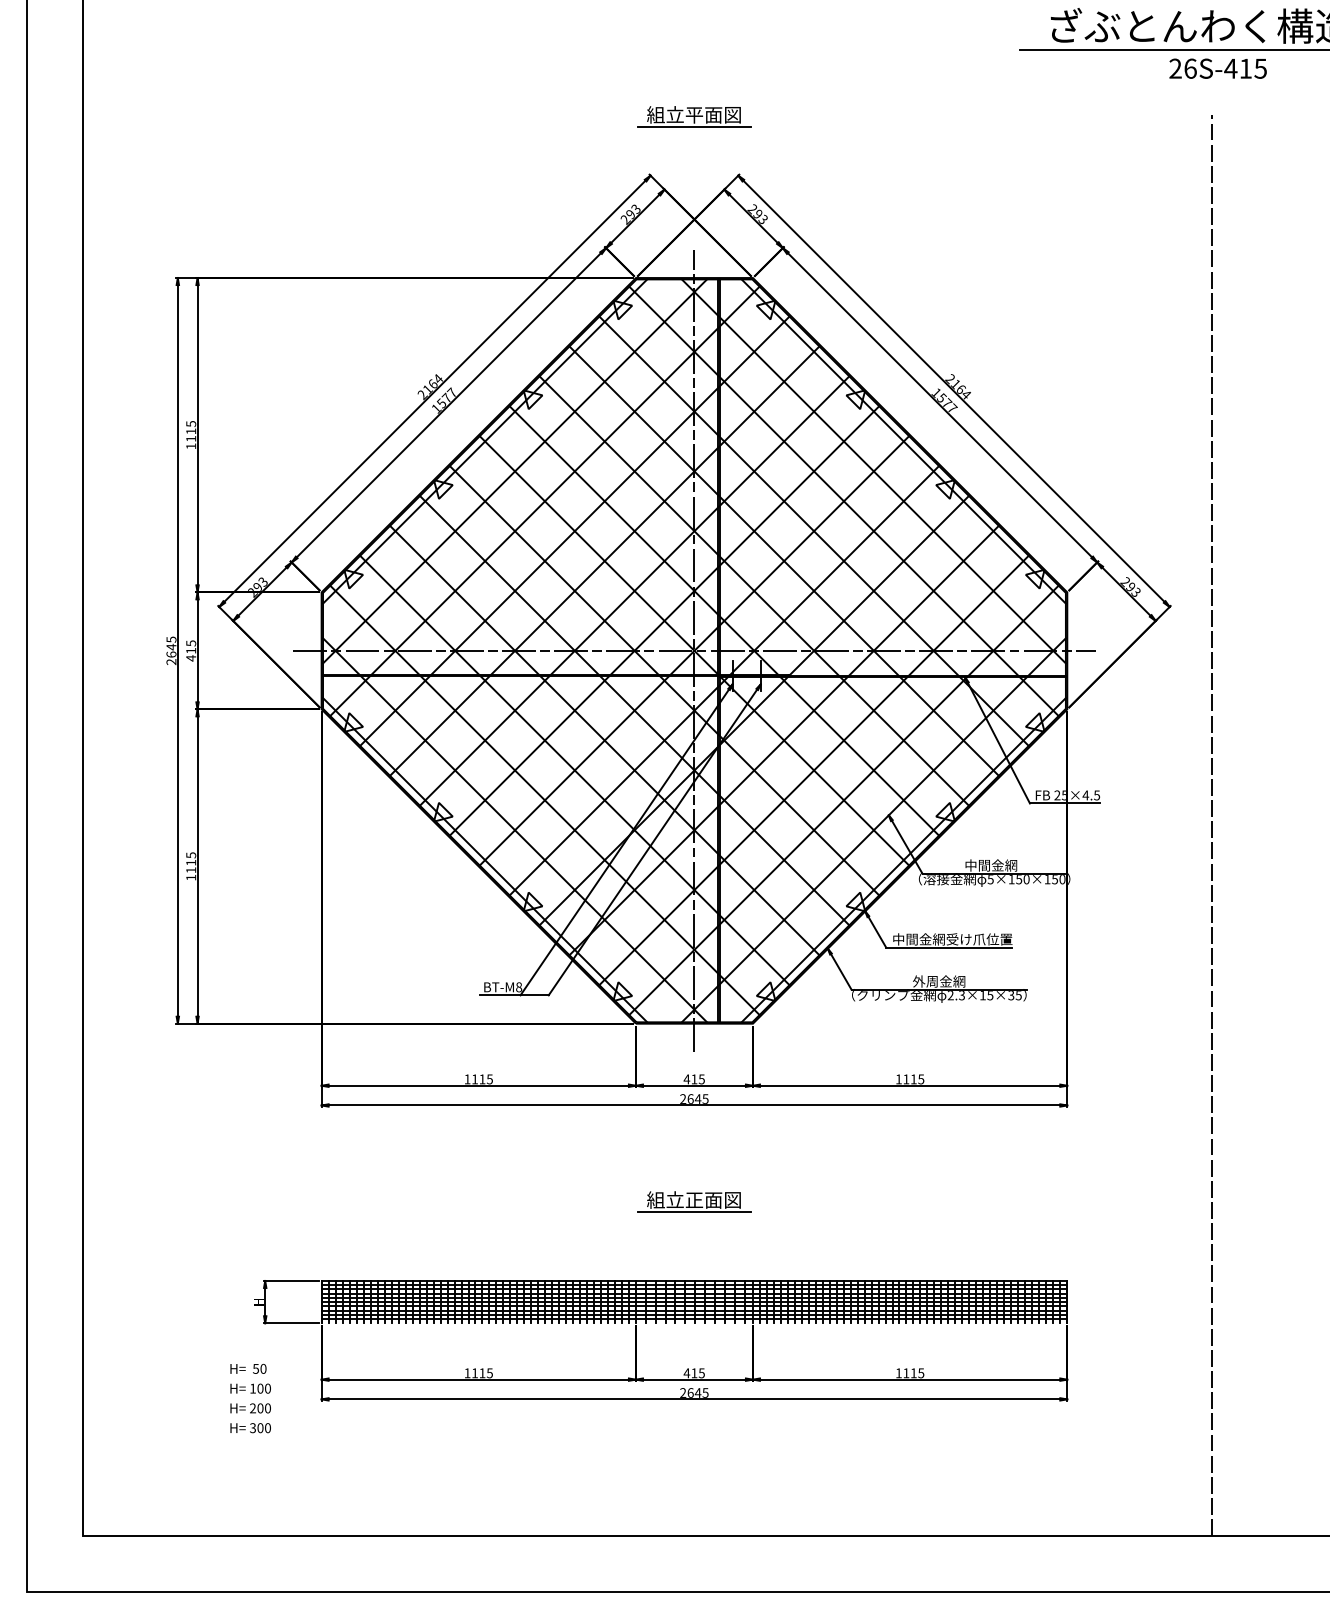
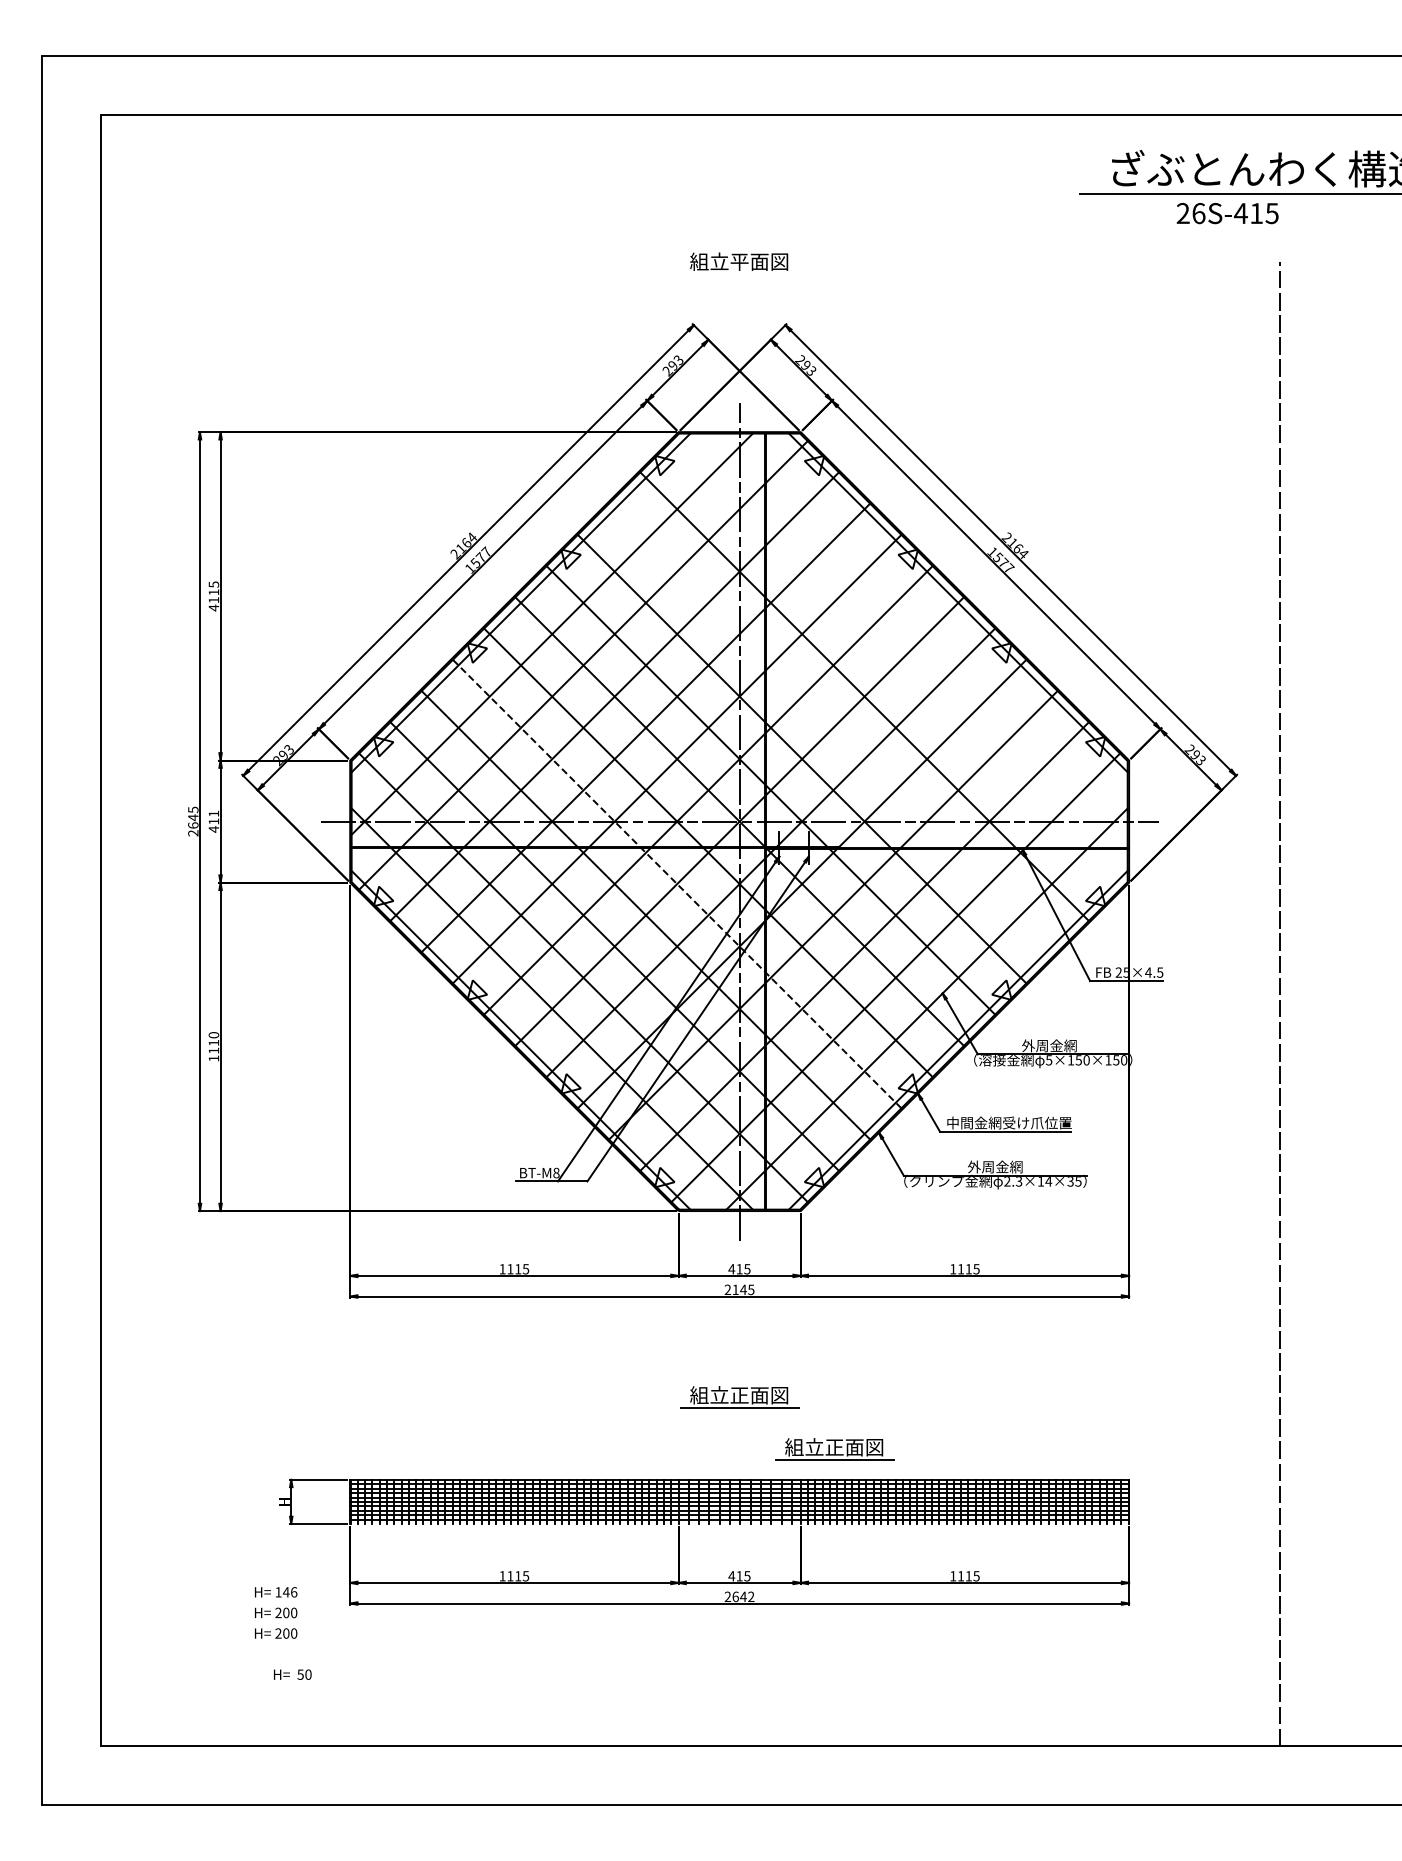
text: (1217, 68) -> (1227, 213), moved
line: (694, 126) -> (739, 273), removed
text: (190, 445) -> (213, 607), 1115 -> 4115
line: (873, 470) -> (926, 633), removed
line: (843, 501) -> (895, 665), removed
line: (784, 560) -> (833, 727), removed
text: (190, 643) -> (213, 813), 415 -> 411
line: (634, 710) -> (676, 883), solid -> dashed
text: (190, 855) -> (213, 1035), 1115 -> 1110
text: (977, 865) -> (1035, 1045), 中間金網 -> 外周金網
text: (990, 995) -> (1048, 1181), 2.3×15×35 -> 2.3×14×35
text: (690, 1098) -> (735, 1289), 2645 -> 2145
part: (785, 1251) -> (834, 1449), added
text: (248, 1368) -> (292, 1674), moved
text: (263, 1388) -> (289, 1592), 100 -> 146
text: (705, 1392) -> (751, 1596), 2645 -> 2642
text: (252, 1428) -> (278, 1633), 300 -> 200

